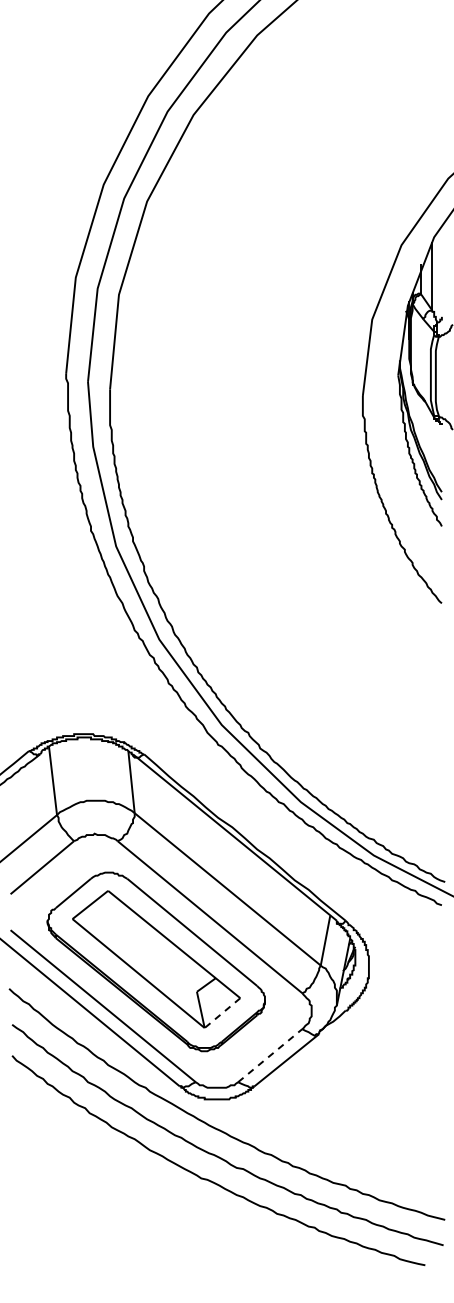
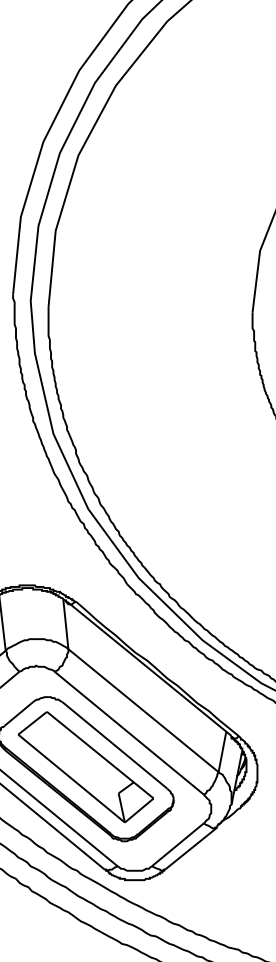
line: (222, 1013) -> (139, 810), dashed -> solid
line: (270, 1055) -> (178, 844), dashed -> solid

